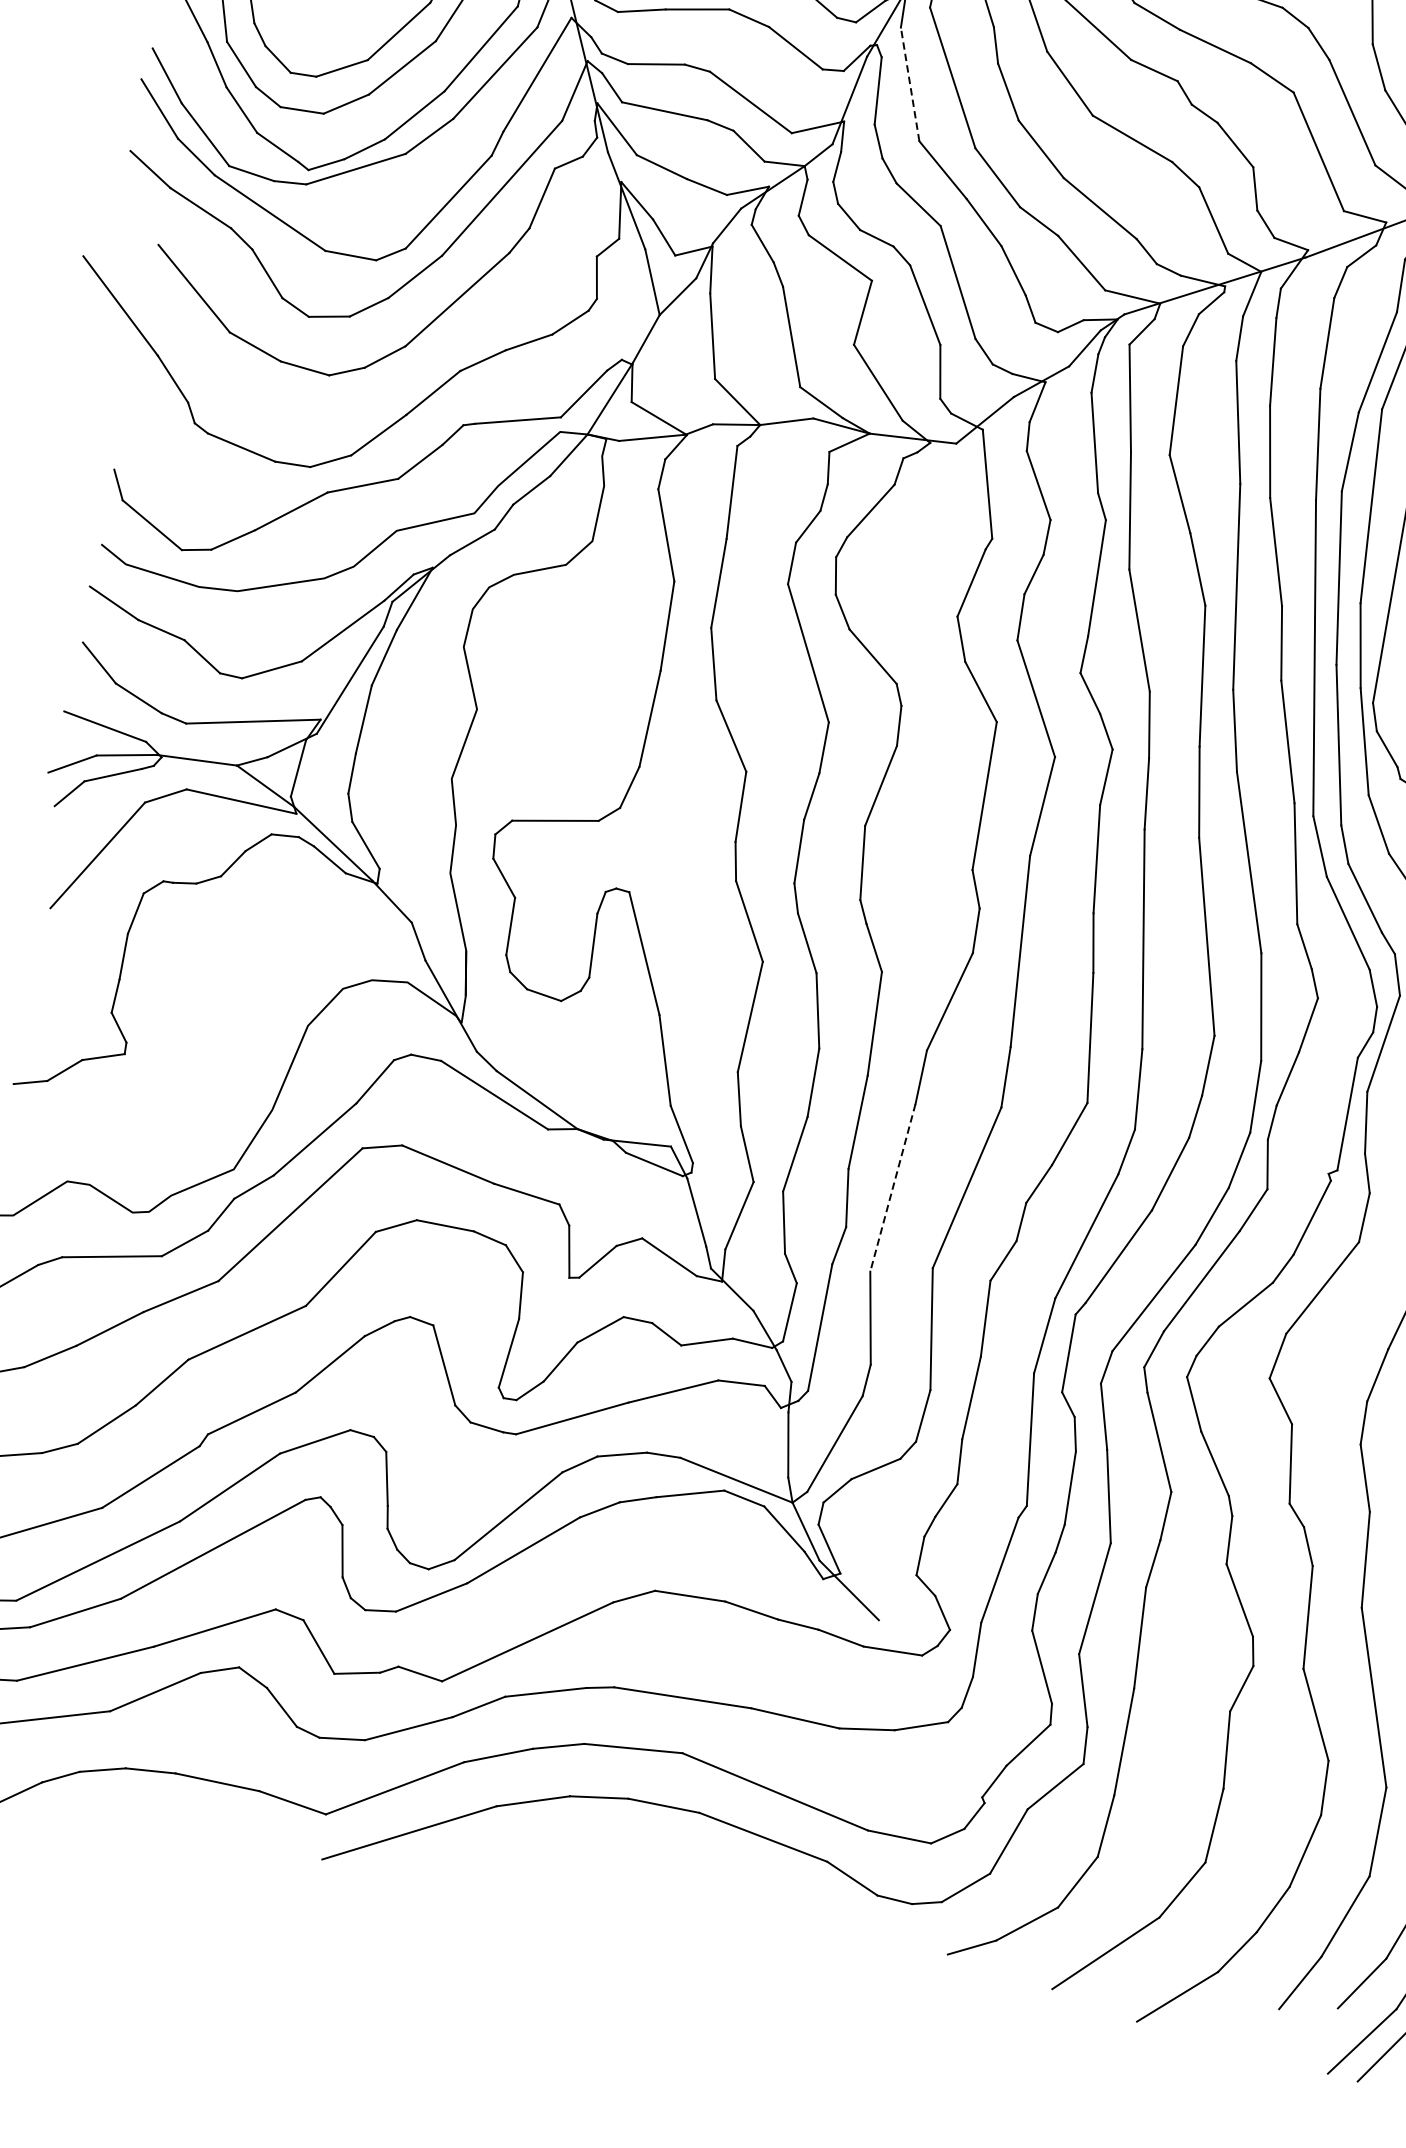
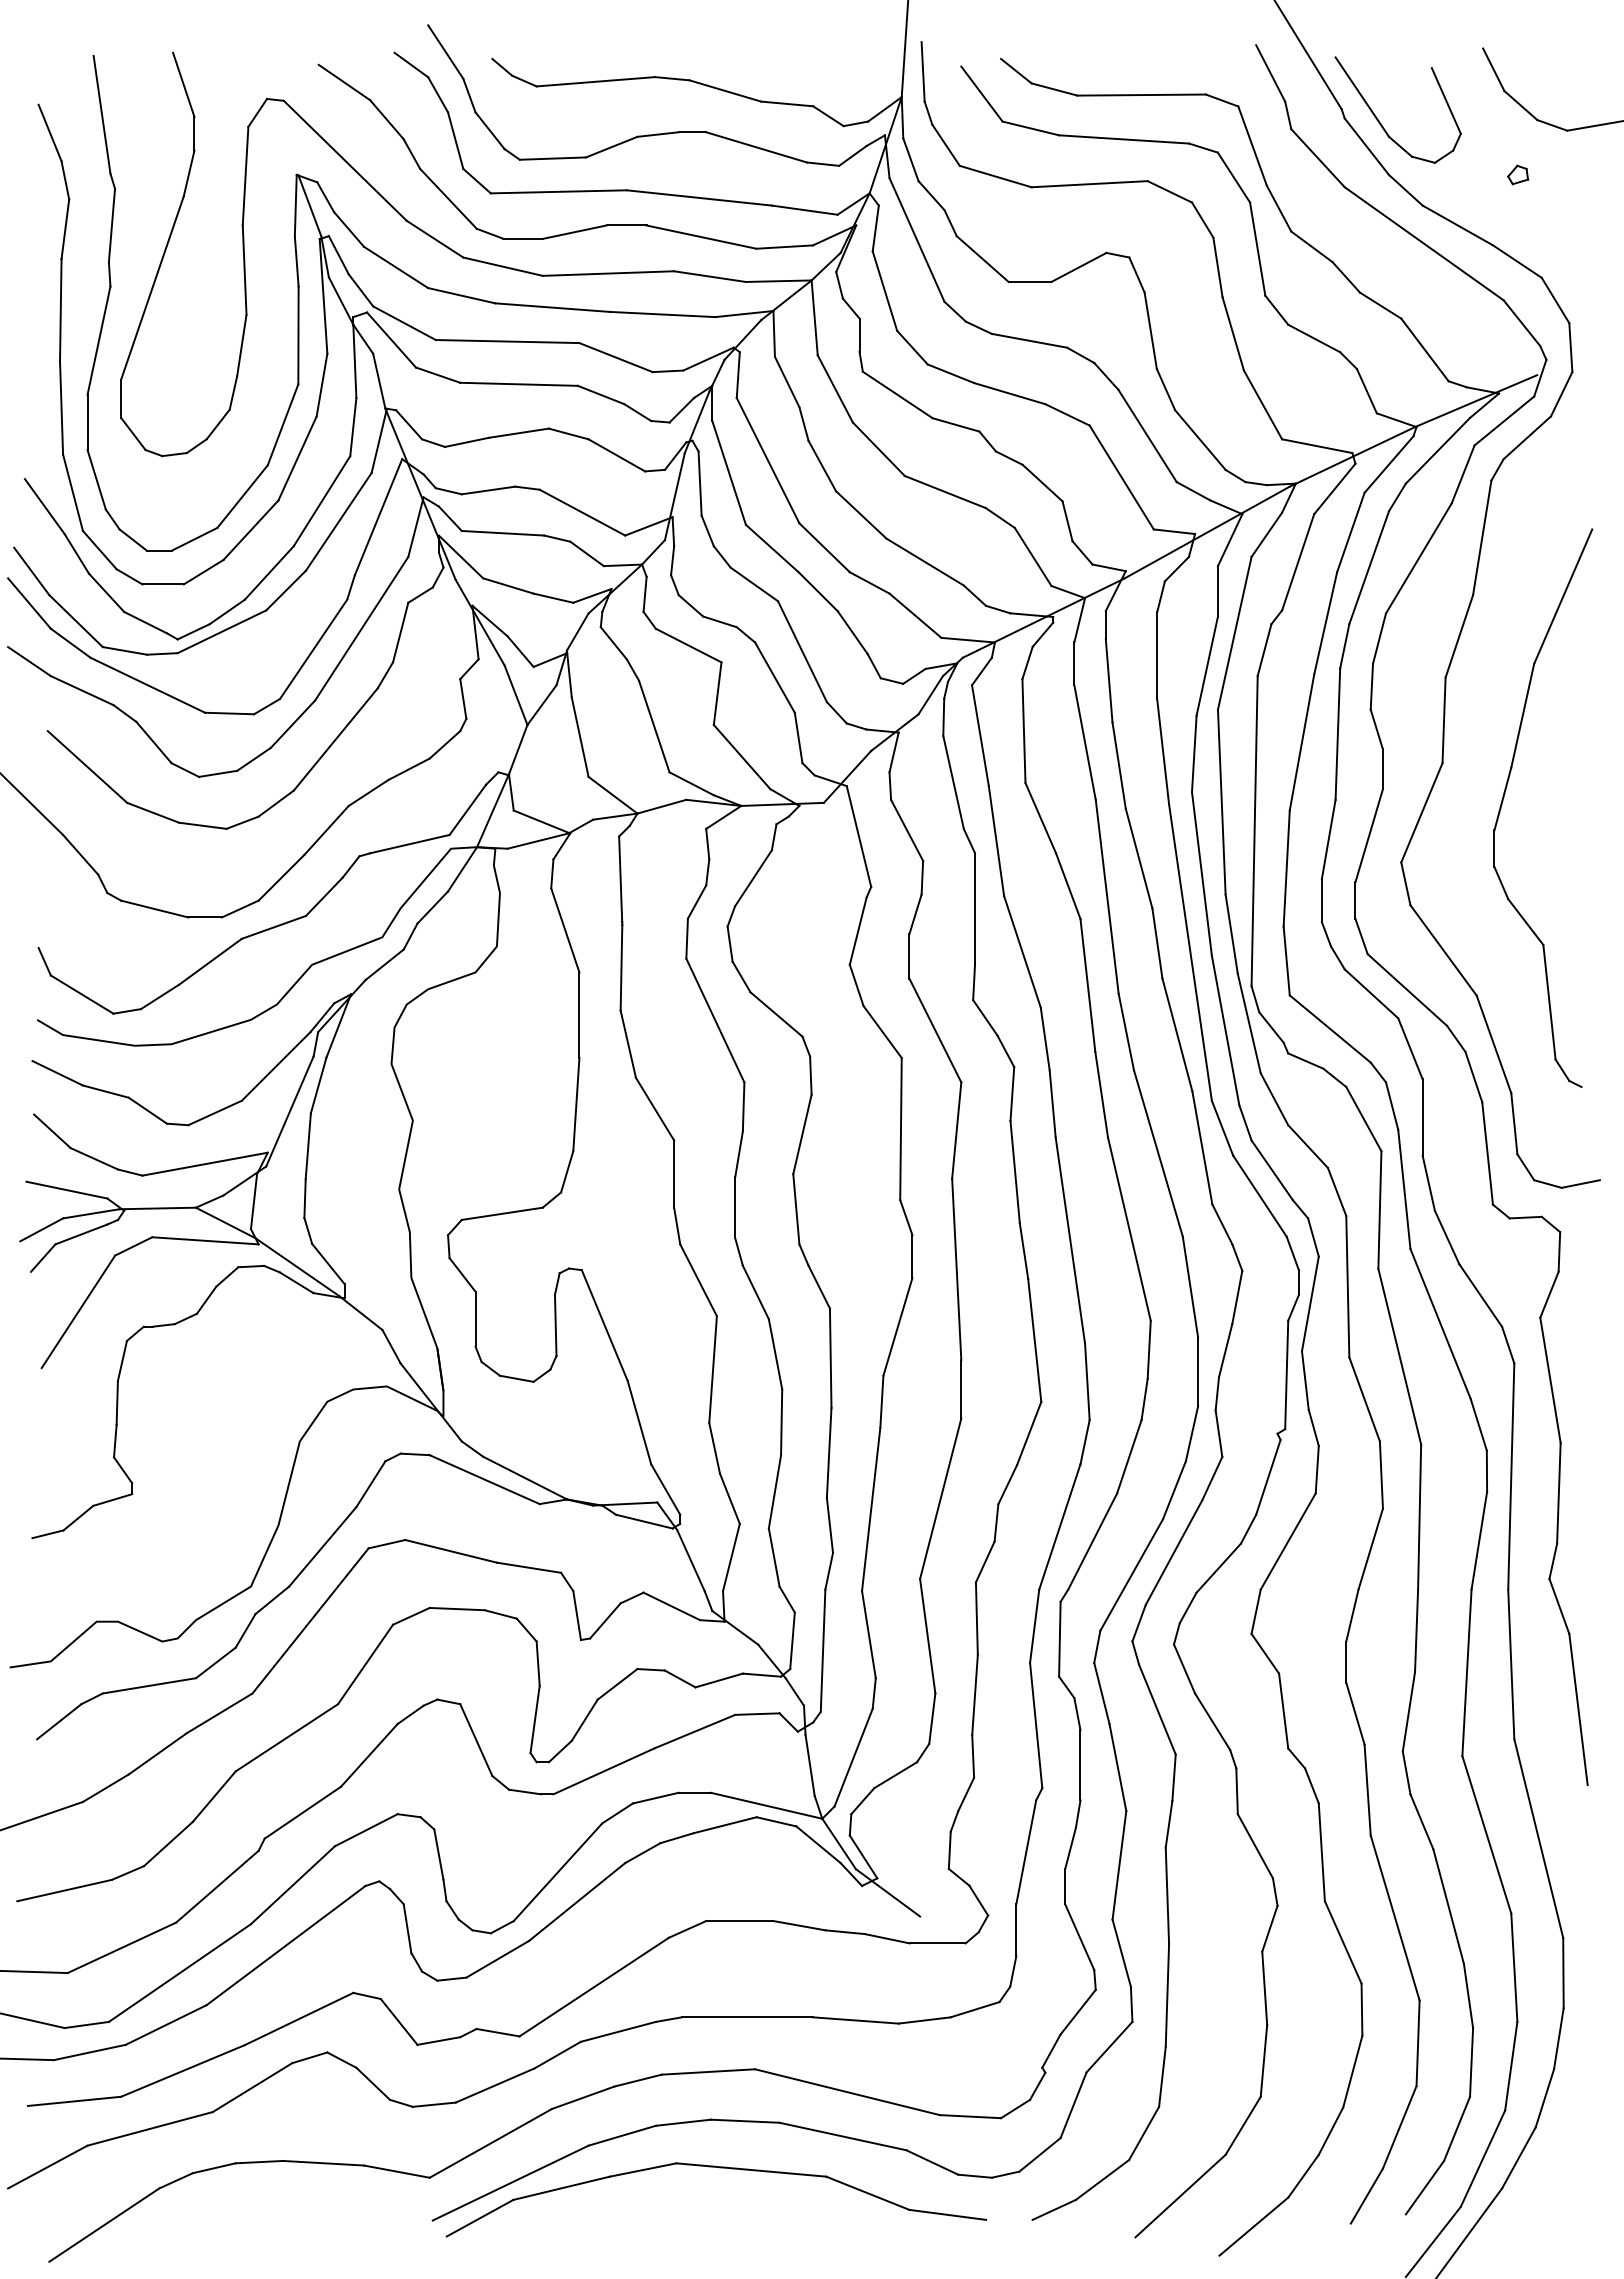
line: (910, 84) -> (729, 472), dashed -> solid
line: (893, 1188) -> (871, 1509), dashed -> solid
part: (629, 1850) -> (719, 2168), added

